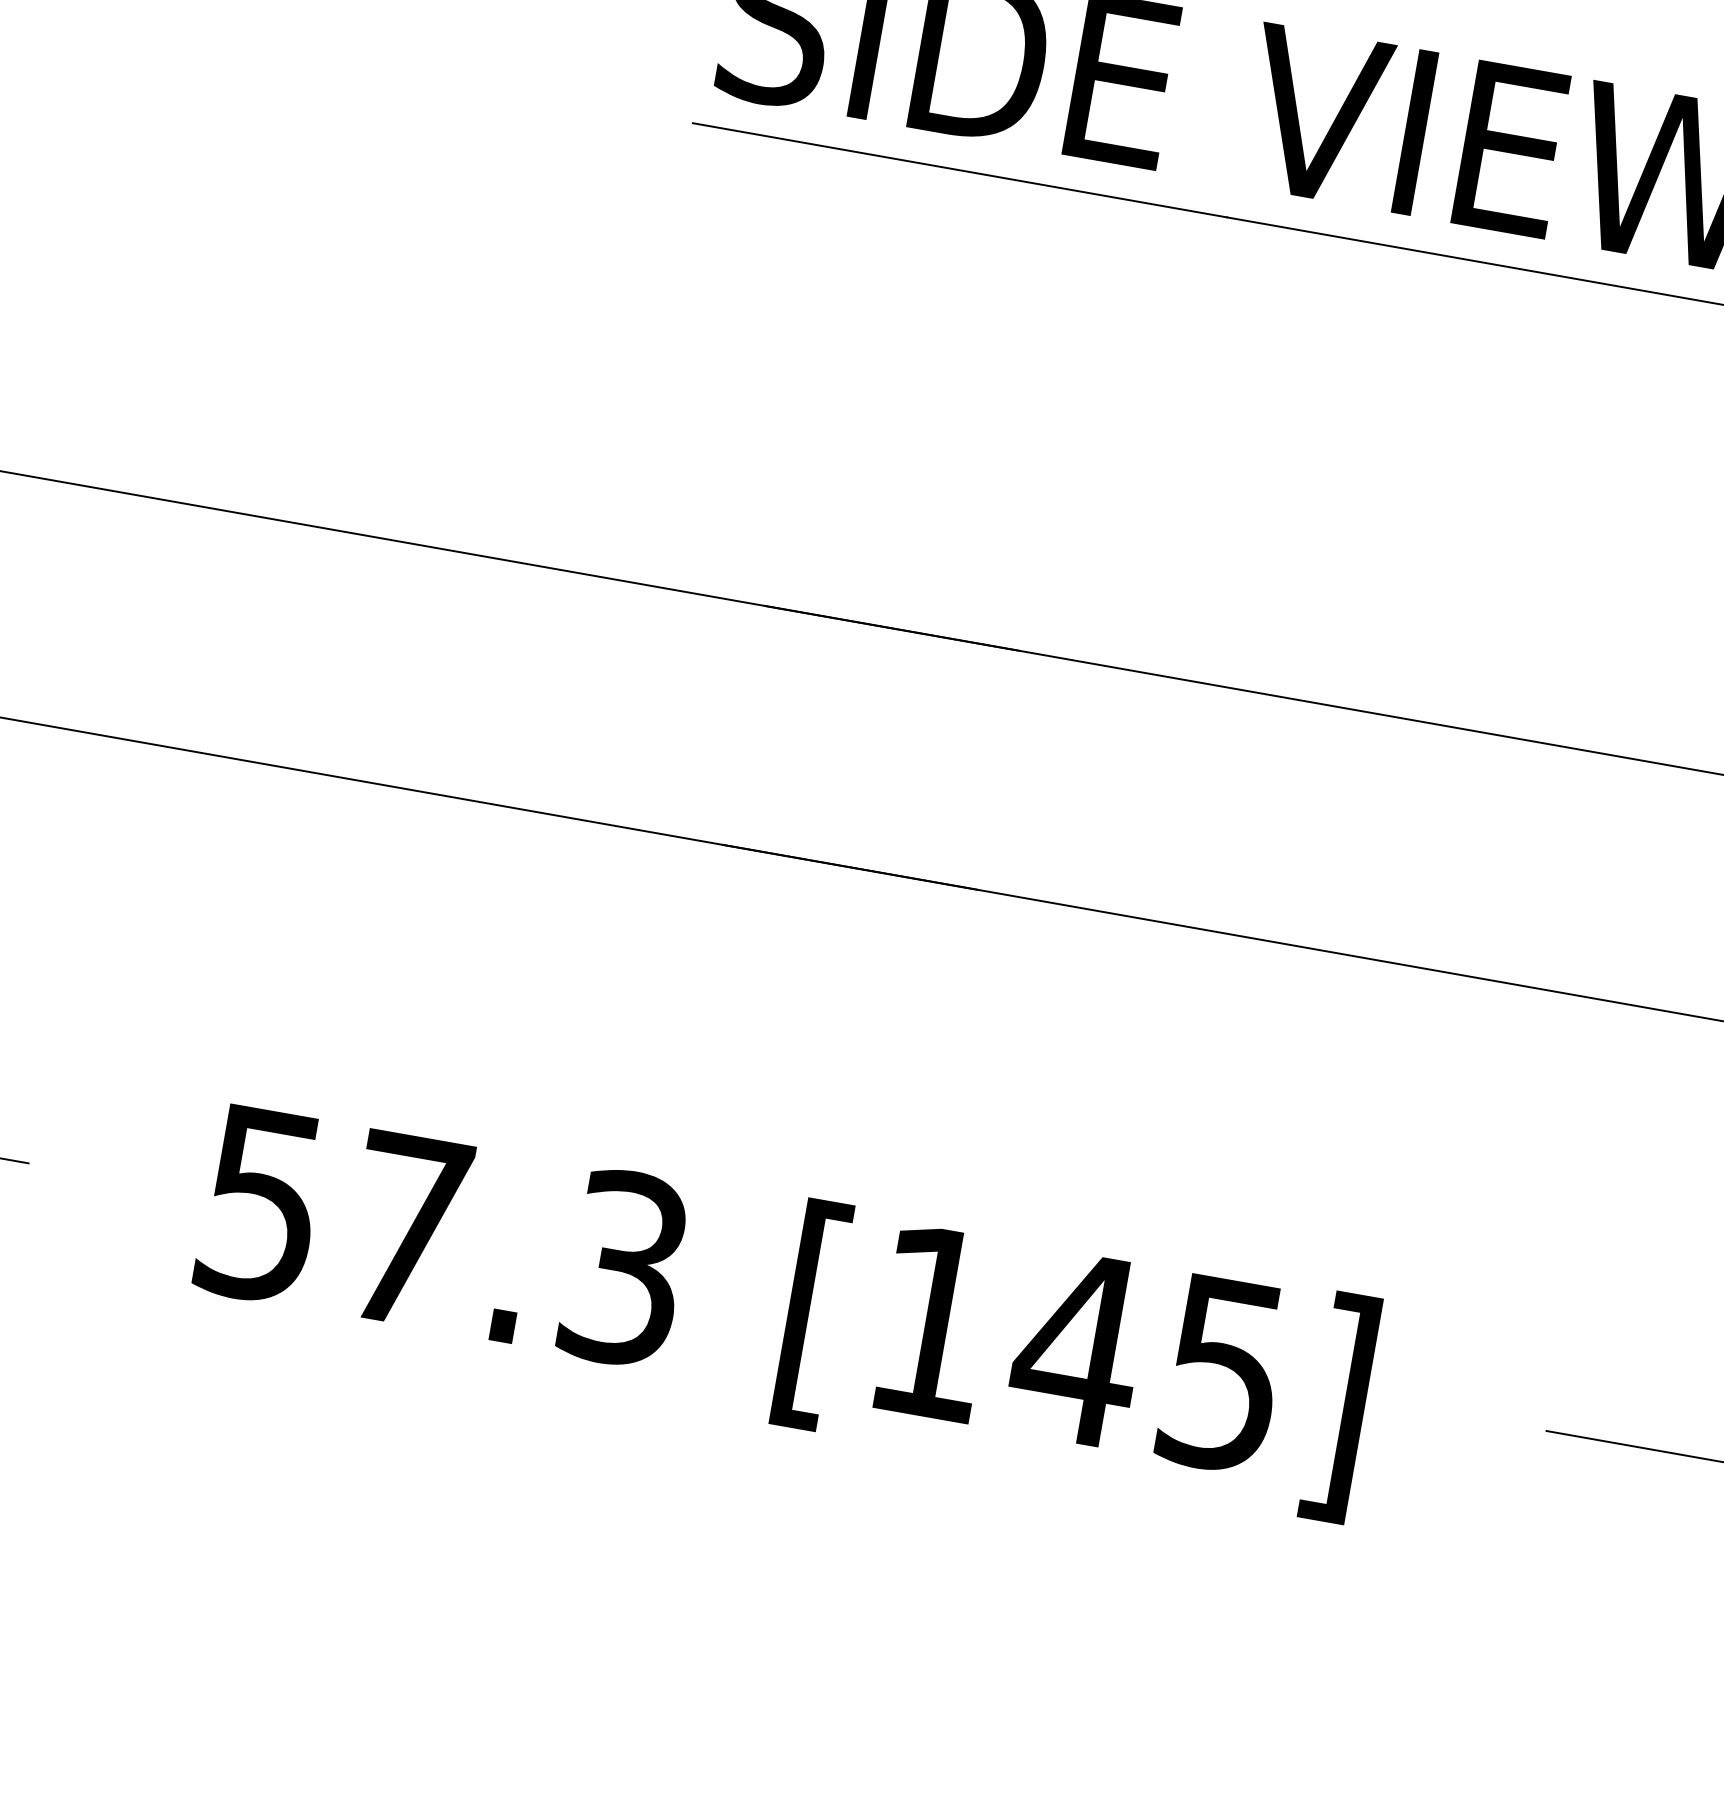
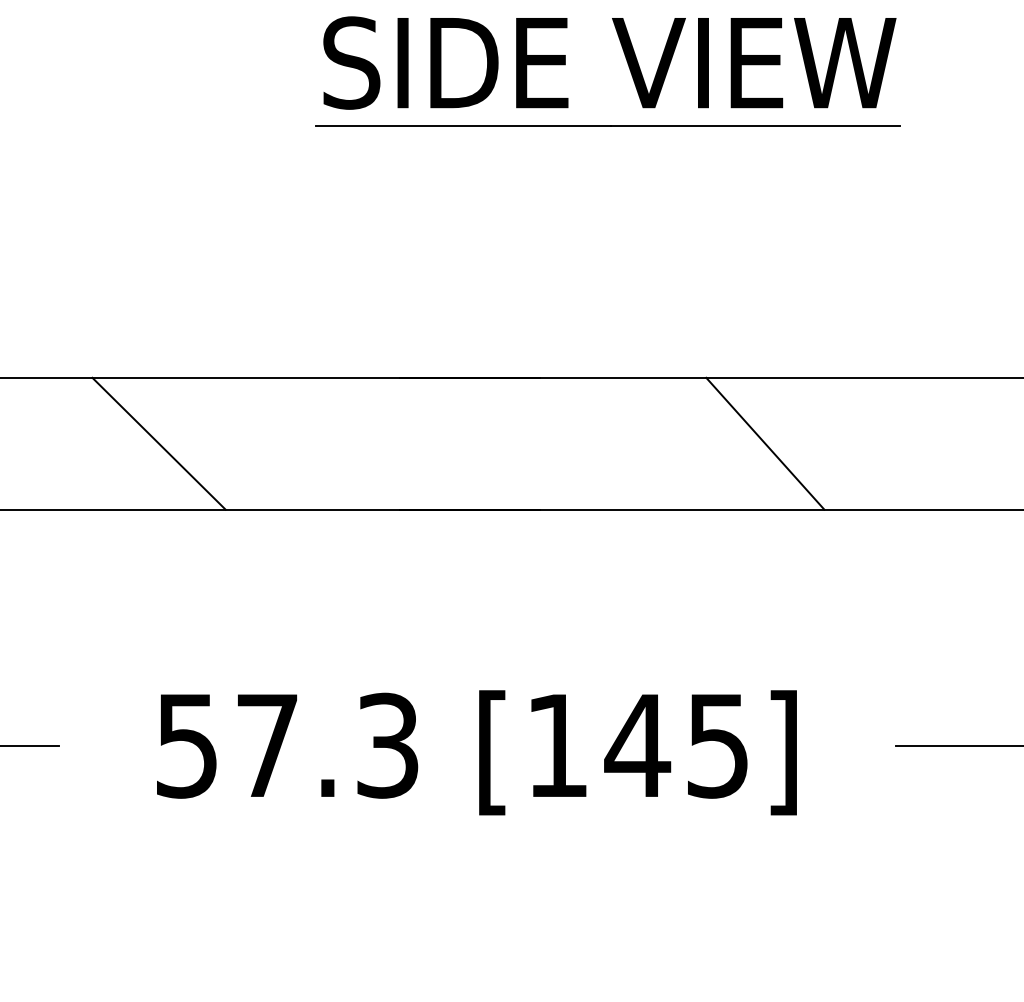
line: (306, 647) -> (158, 443), added
line: (1405, 841) -> (765, 443), added

